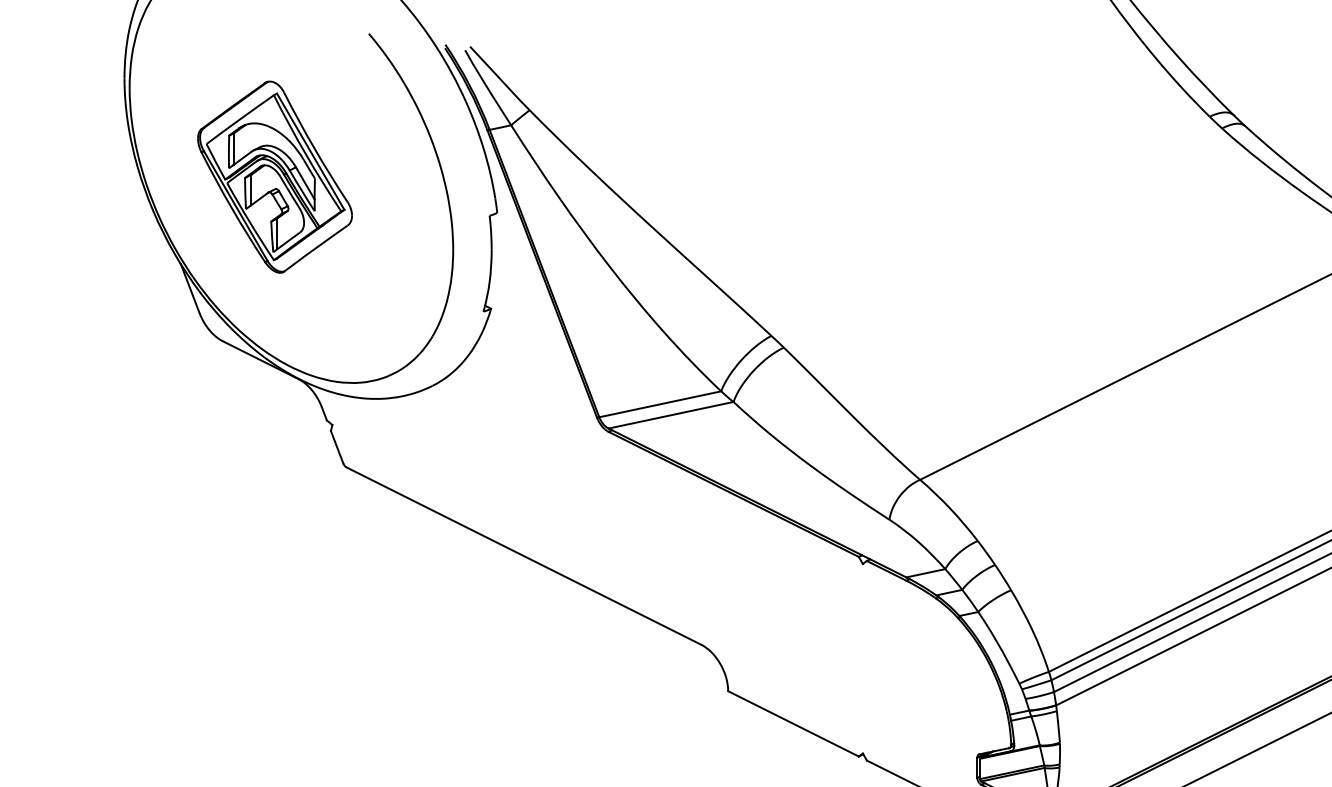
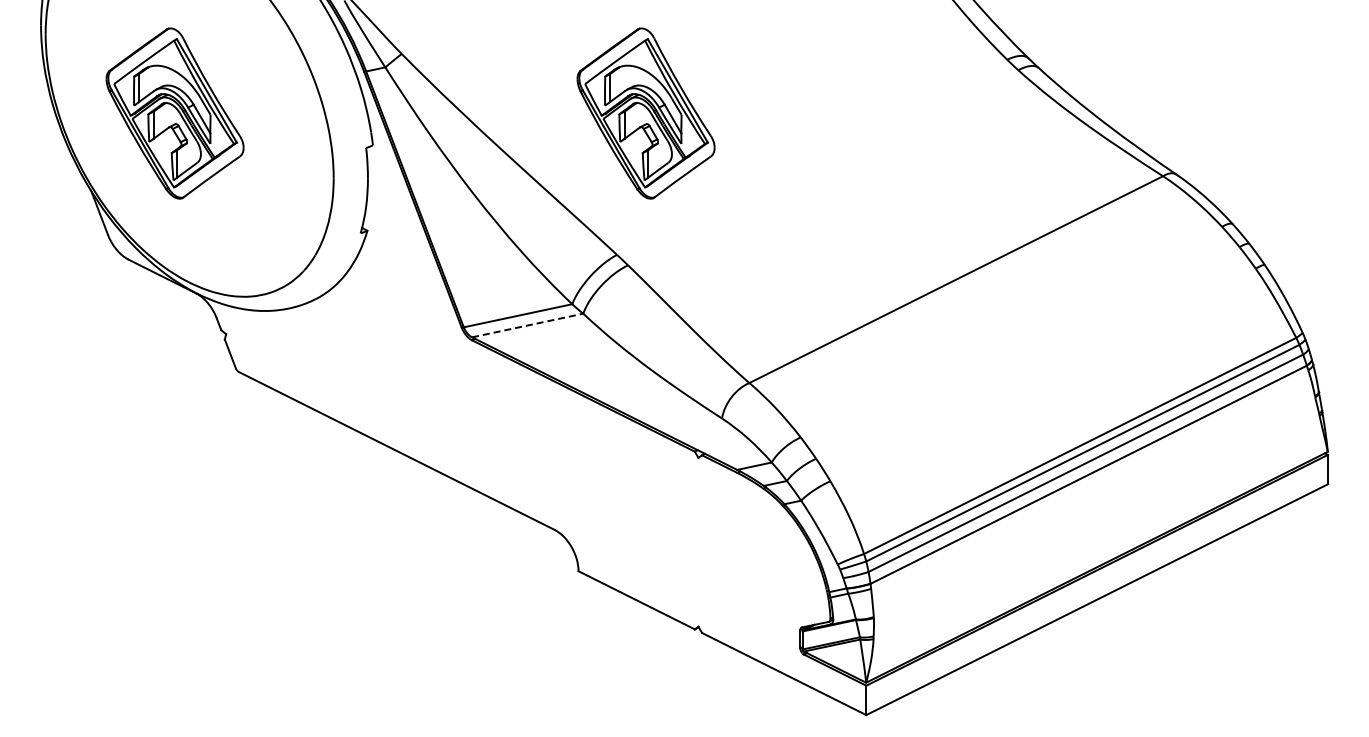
part: (803, 177) -> (645, 113), added
line: (670, 415) -> (527, 325), solid -> dashed

